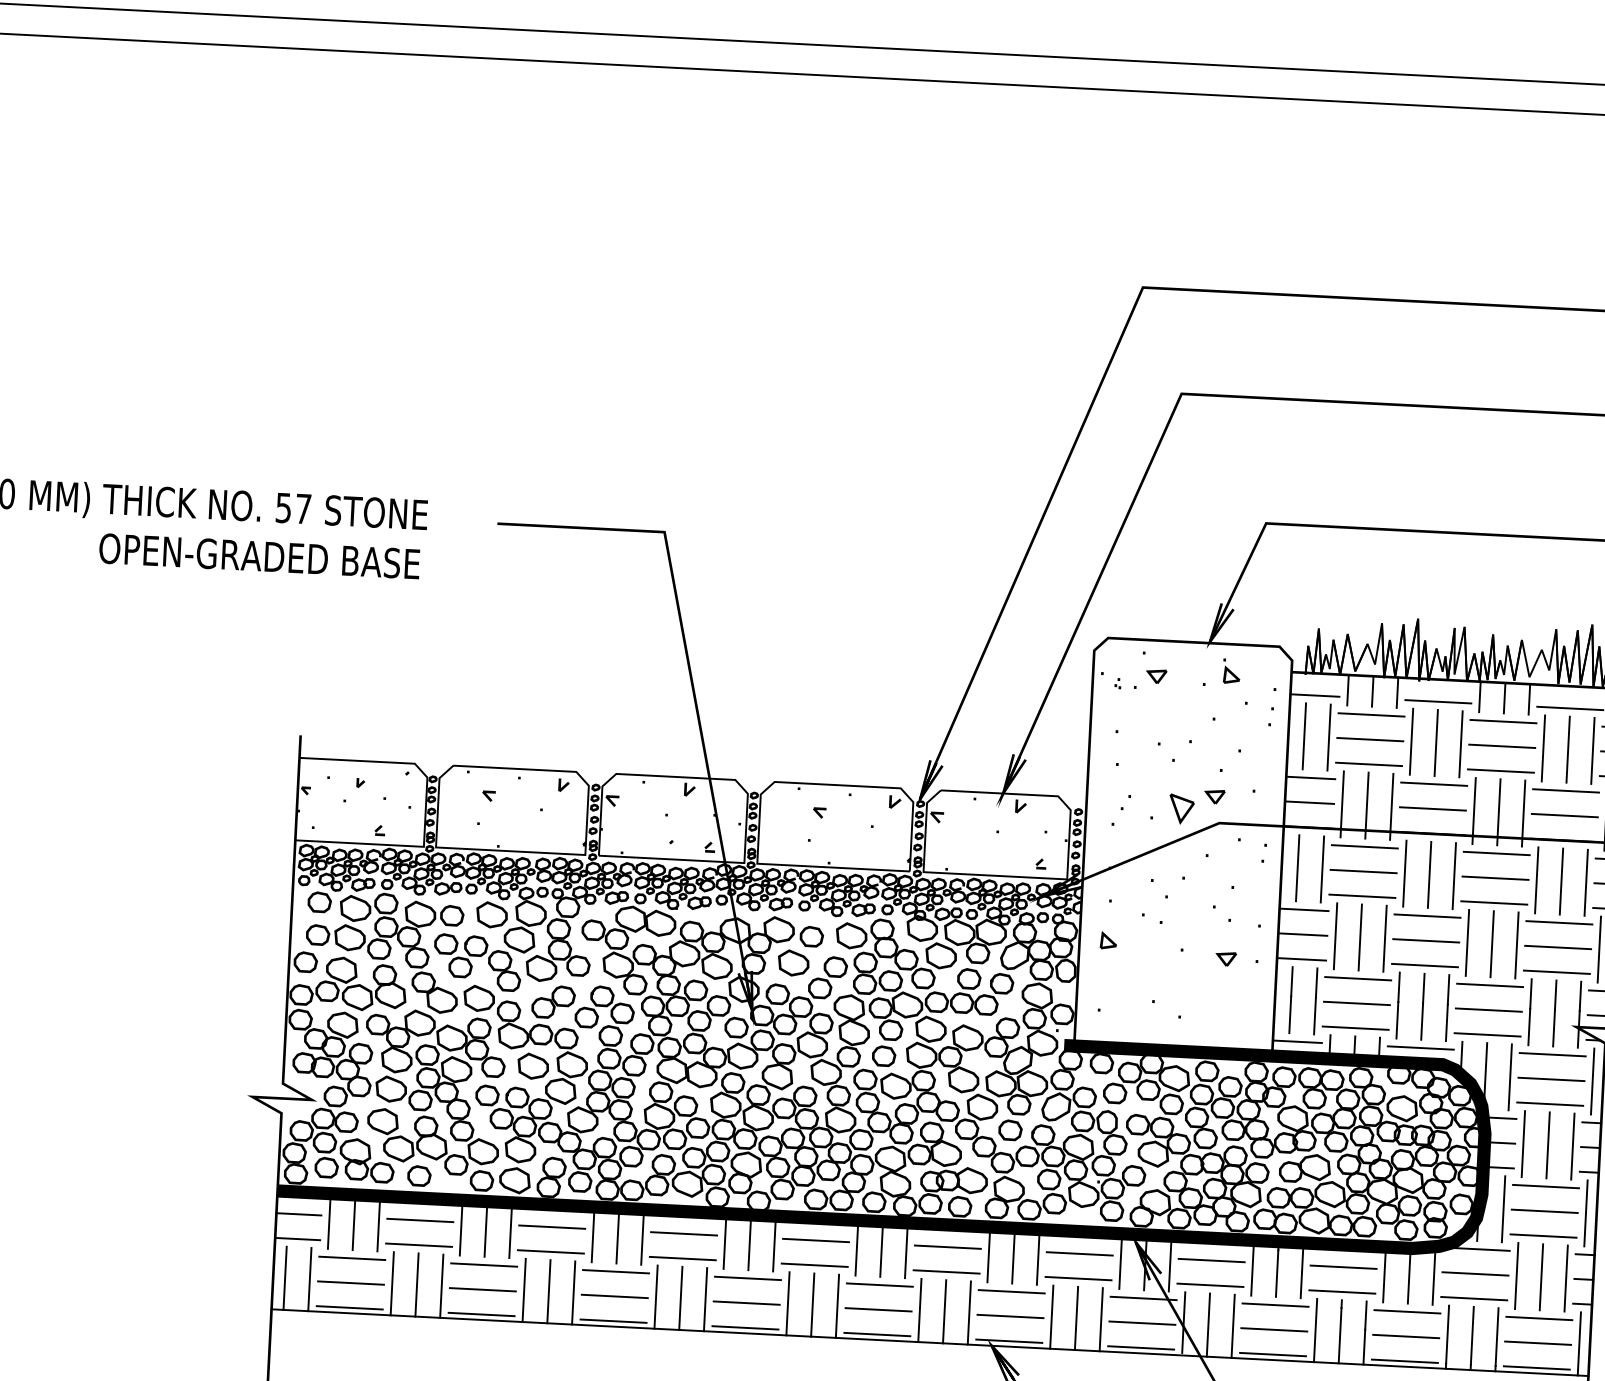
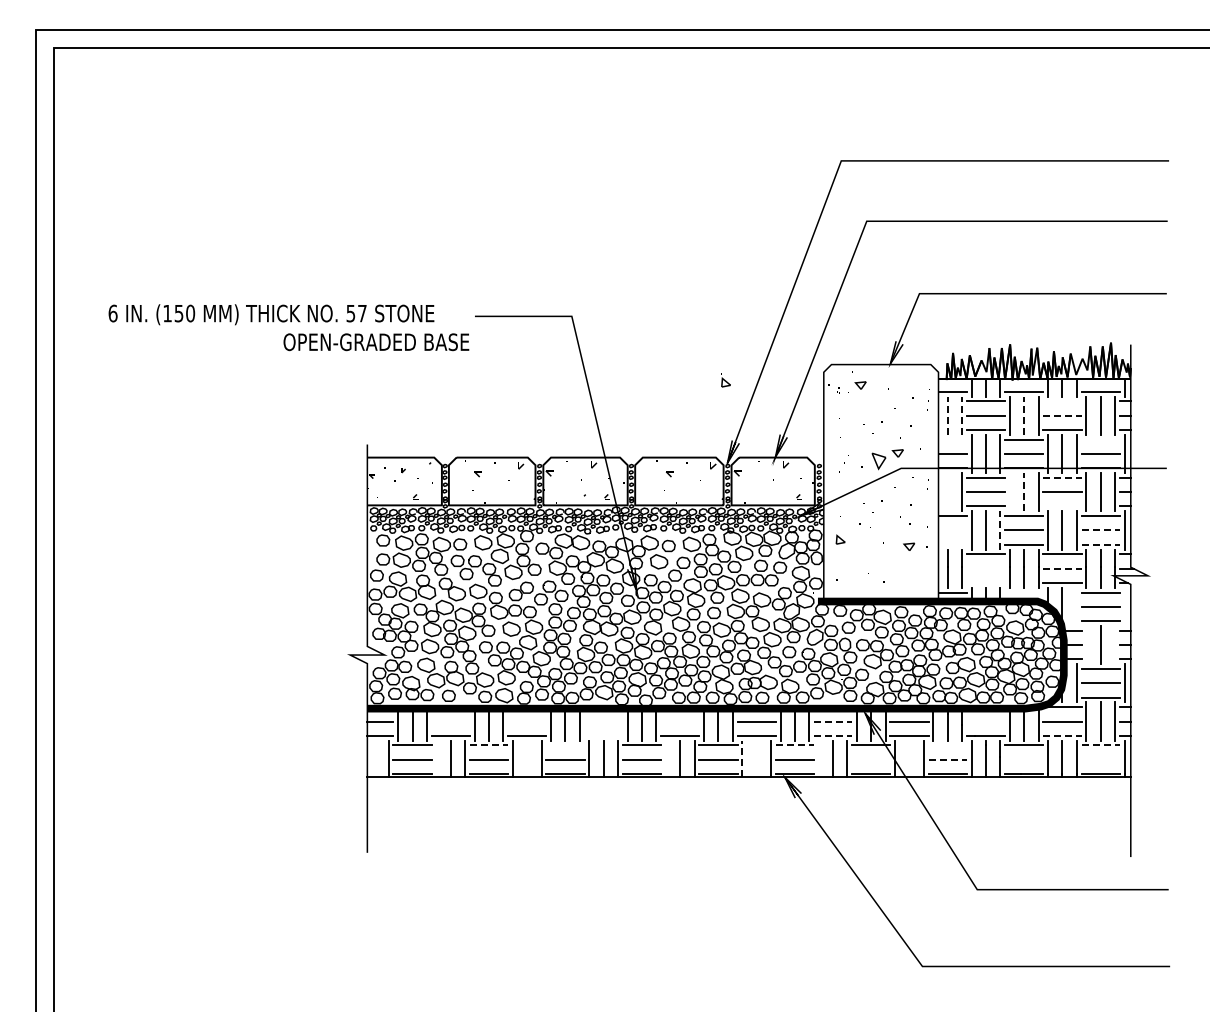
text: (259, 556) -> (376, 342), moved
part: (1231, 671) -> (725, 380), moved
line: (1503, 721) -> (1062, 401), removed
line: (1303, 735) -> (947, 415), solid -> dashed
line: (1329, 737) -> (962, 415), solid -> dashed
line: (1436, 742) -> (1024, 415), solid -> dashed
line: (1502, 746) -> (1062, 415), solid -> dashed
line: (1310, 777) -> (952, 439), removed
line: (1565, 790) -> (1100, 439), removed
line: (1496, 852) -> (1062, 477), solid -> dashed
line: (1297, 868) -> (947, 492), removed
line: (1430, 873) -> (1024, 491), solid -> dashed
line: (1404, 874) -> (1009, 492), removed
line: (1494, 903) -> (1062, 506), removed
line: (1302, 934) -> (952, 530), removed
line: (1385, 937) -> (1000, 529), solid -> dashed
line: (1559, 947) -> (1101, 530), solid -> dashed
line: (1301, 958) -> (952, 544), removed
line: (1558, 971) -> (1101, 544), solid -> dashed
line: (1356, 1003) -> (985, 568), removed
line: (1488, 1009) -> (1062, 568), solid -> dashed
line: (1354, 1027) -> (985, 582), removed
line: (1421, 1048) -> (1024, 592), removed
line: (1509, 1076) -> (1076, 606), removed
line: (1592, 1080) -> (1124, 606), removed
line: (1523, 1143) -> (1086, 644), removed
line: (1573, 1145) -> (1115, 644), removed
line: (419, 1220) -> (450, 721), removed
line: (552, 1227) -> (527, 721), removed
line: (683, 1233) -> (603, 721), removed
line: (816, 1240) -> (680, 721), removed
line: (1080, 1253) -> (833, 721), solid -> dashed
line: (682, 1257) -> (603, 735), removed
line: (485, 1265) -> (489, 745), solid -> dashed
line: (1342, 1267) -> (985, 721), removed
line: (616, 1271) -> (565, 745), removed
line: (285, 1277) -> (374, 758), removed
line: (1079, 1278) -> (833, 735), solid -> dashed
line: (392, 1282) -> (436, 758), removed
line: (549, 1290) -> (527, 758), removed
line: (1012, 1291) -> (795, 745), solid -> dashed
line: (1474, 1298) -> (1062, 735), solid -> dashed
line: (787, 1303) -> (665, 758), removed
line: (1275, 1305) -> (947, 745), removed
line: (920, 1309) -> (742, 758), solid -> dashed
line: (944, 1310) -> (756, 758), removed
line: (1051, 1316) -> (818, 758), removed
line: (1540, 1318) -> (1101, 745), solid -> dashed
line: (1142, 1322) -> (871, 759), removed
line: (1208, 1324) -> (909, 758), removed
line: (1275, 1329) -> (948, 759), solid -> dashed
line: (1406, 1336) -> (1024, 759), removed
line: (1537, 1342) -> (1100, 759), removed

